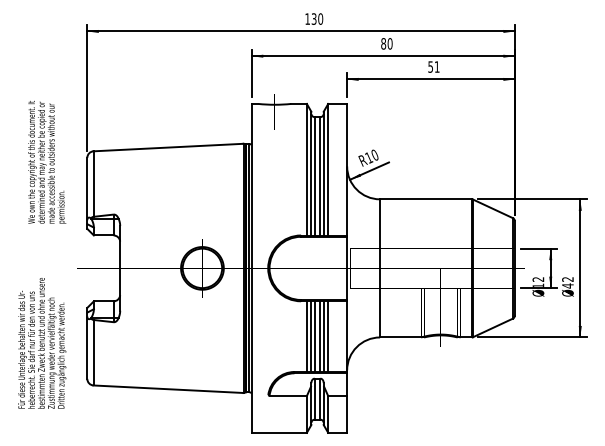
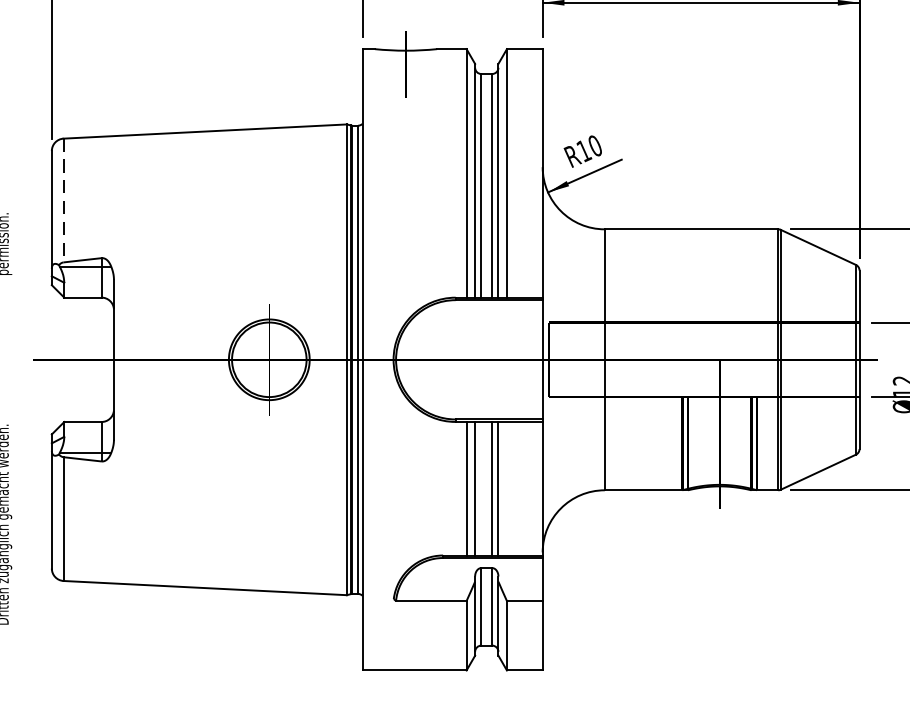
line: (93, 184) -> (63, 201), solid -> dashed
line: (314, 336) -> (481, 488), removed
line: (328, 336) -> (507, 488), removed

